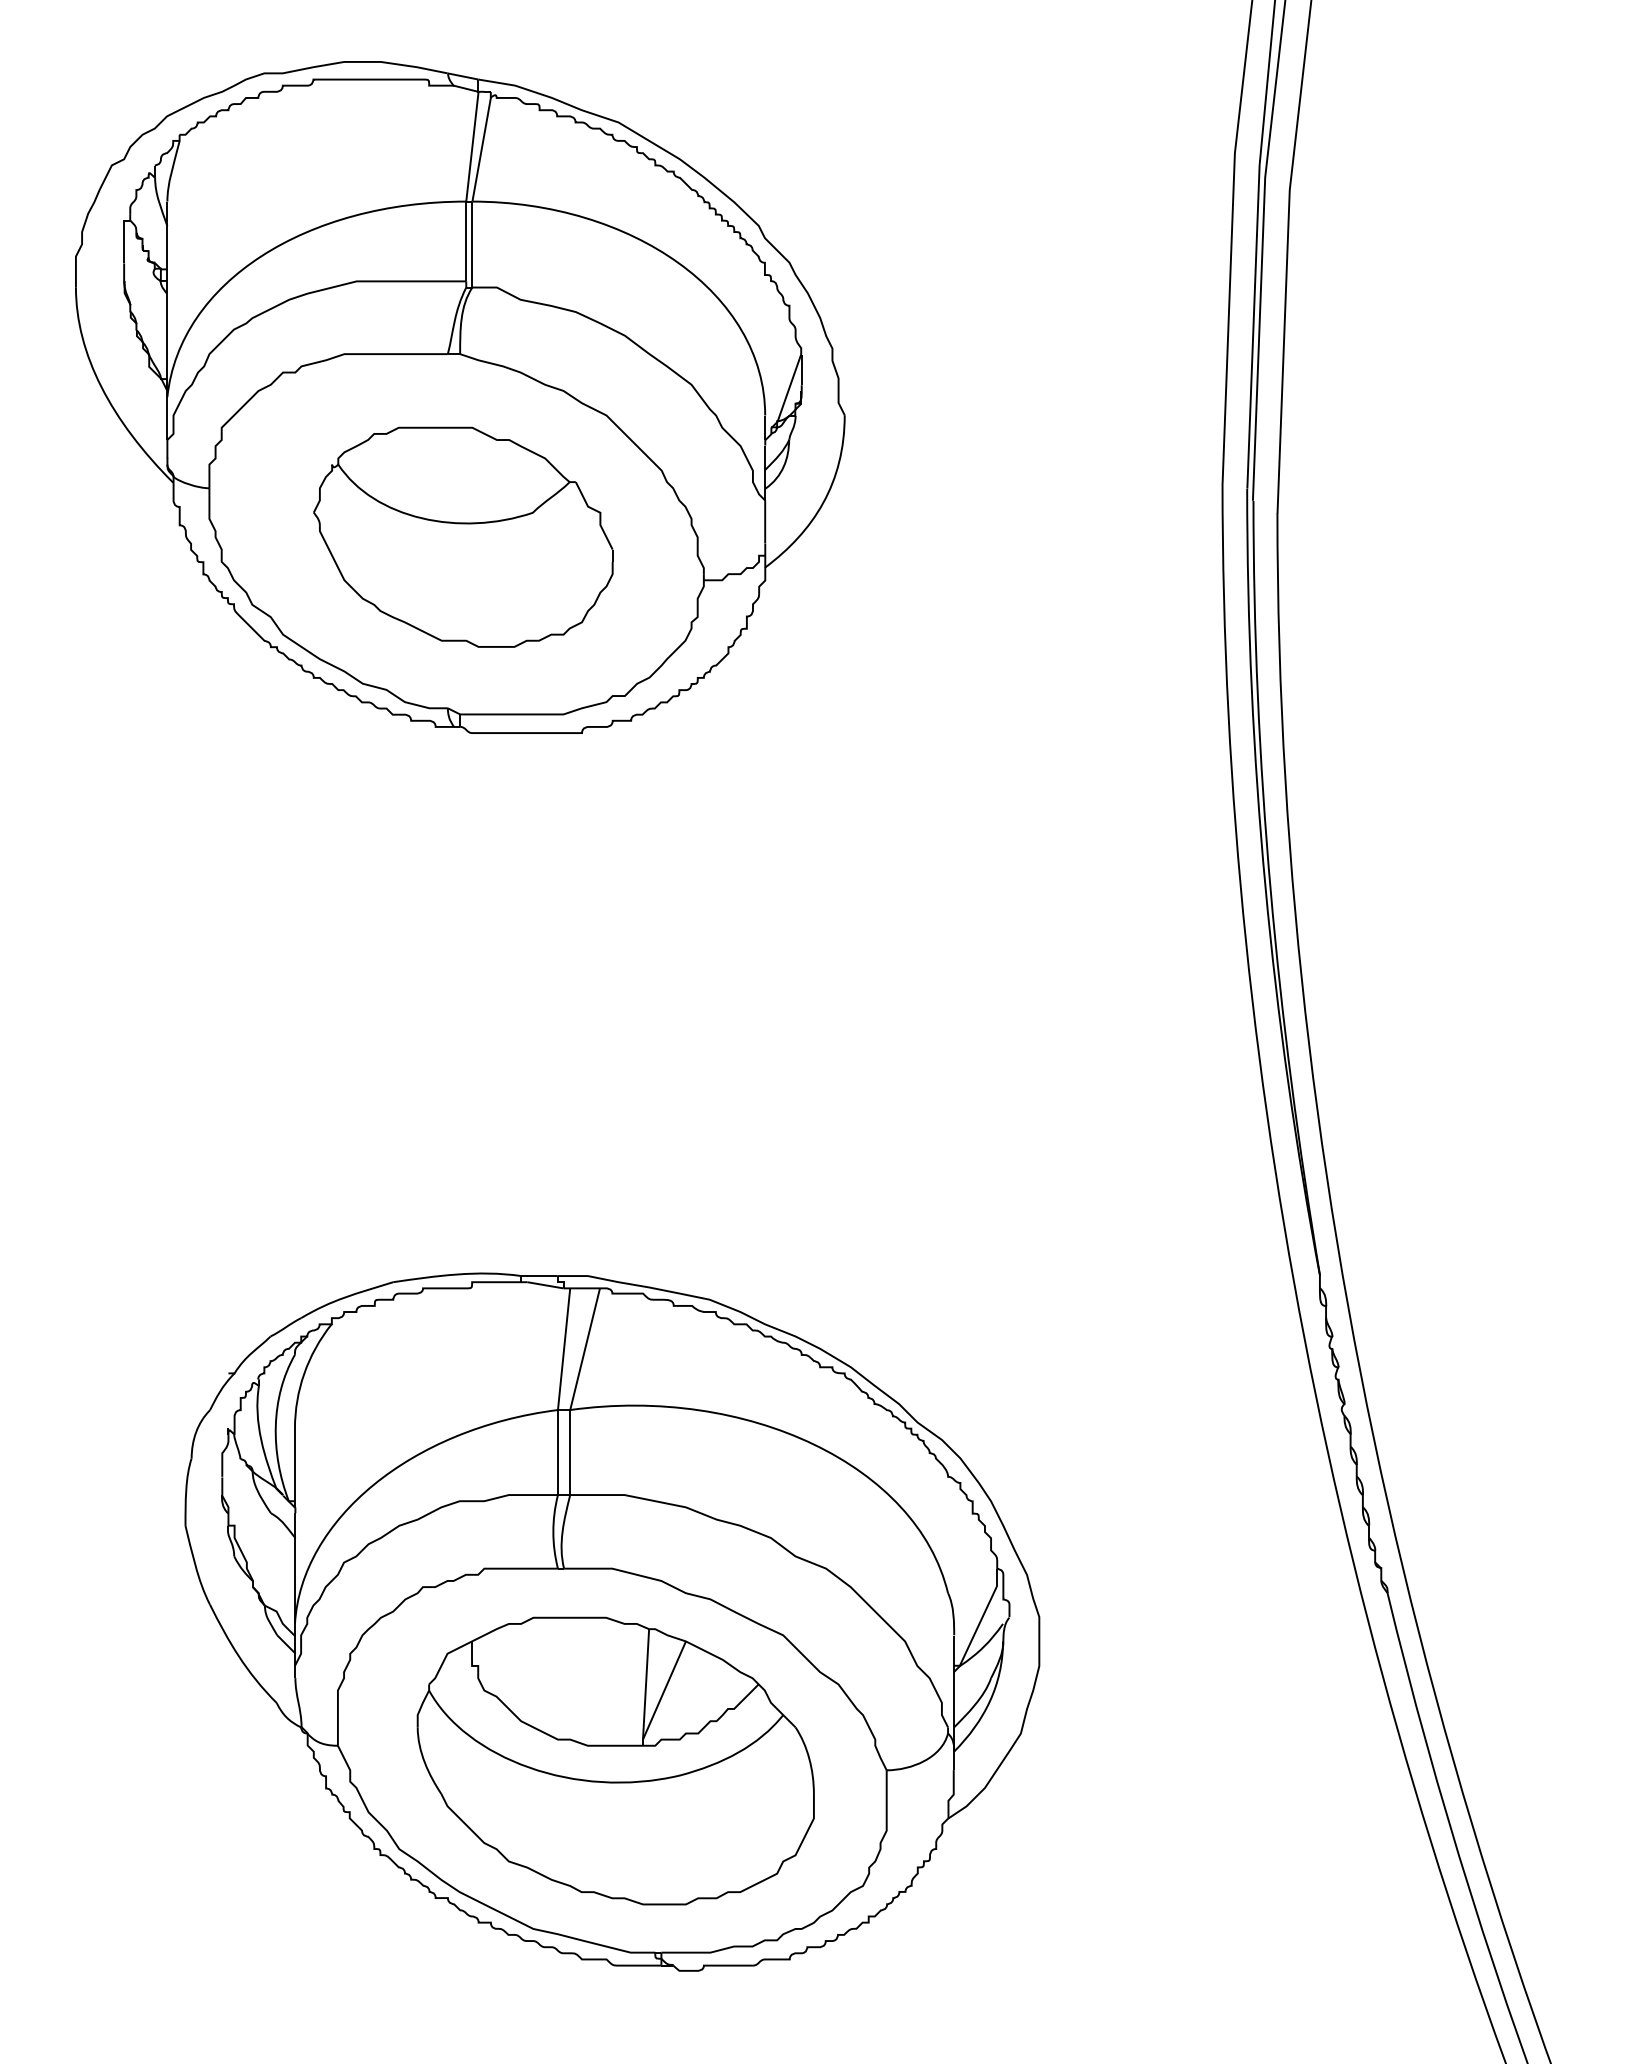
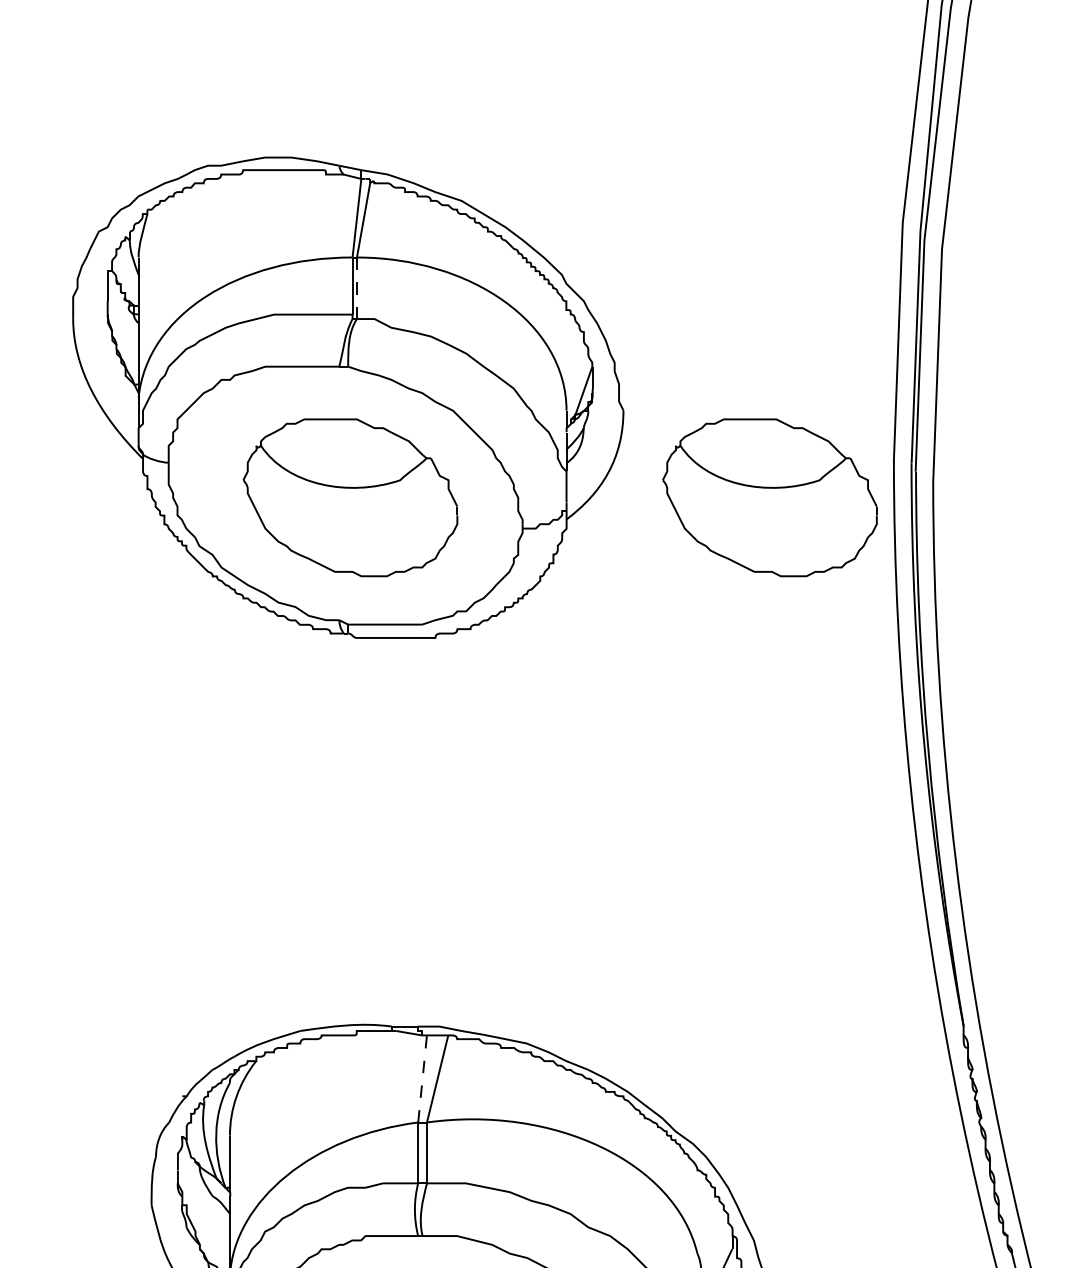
line: (472, 244) -> (357, 288), solid -> dashed
part: (1049, 536) -> (770, 497), added
line: (564, 1348) -> (422, 1078), solid -> dashed

